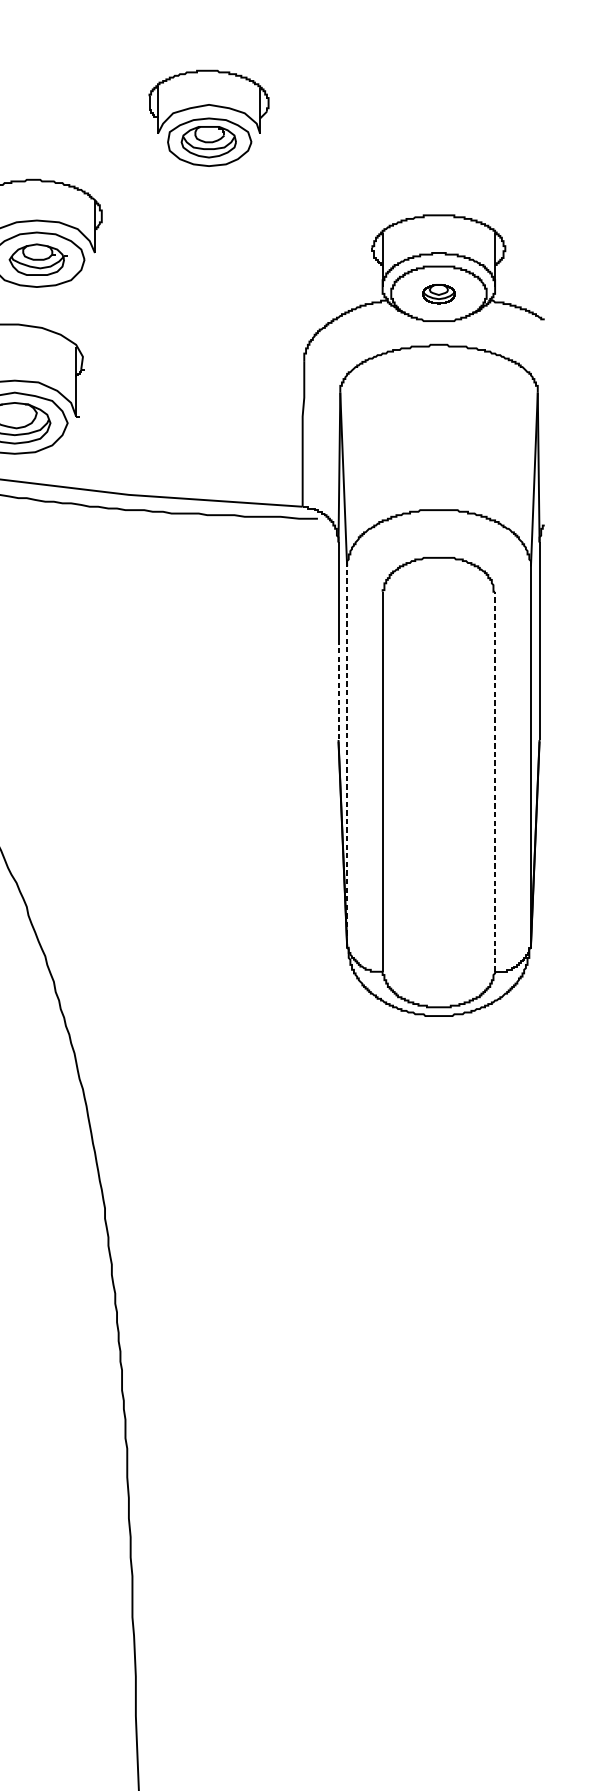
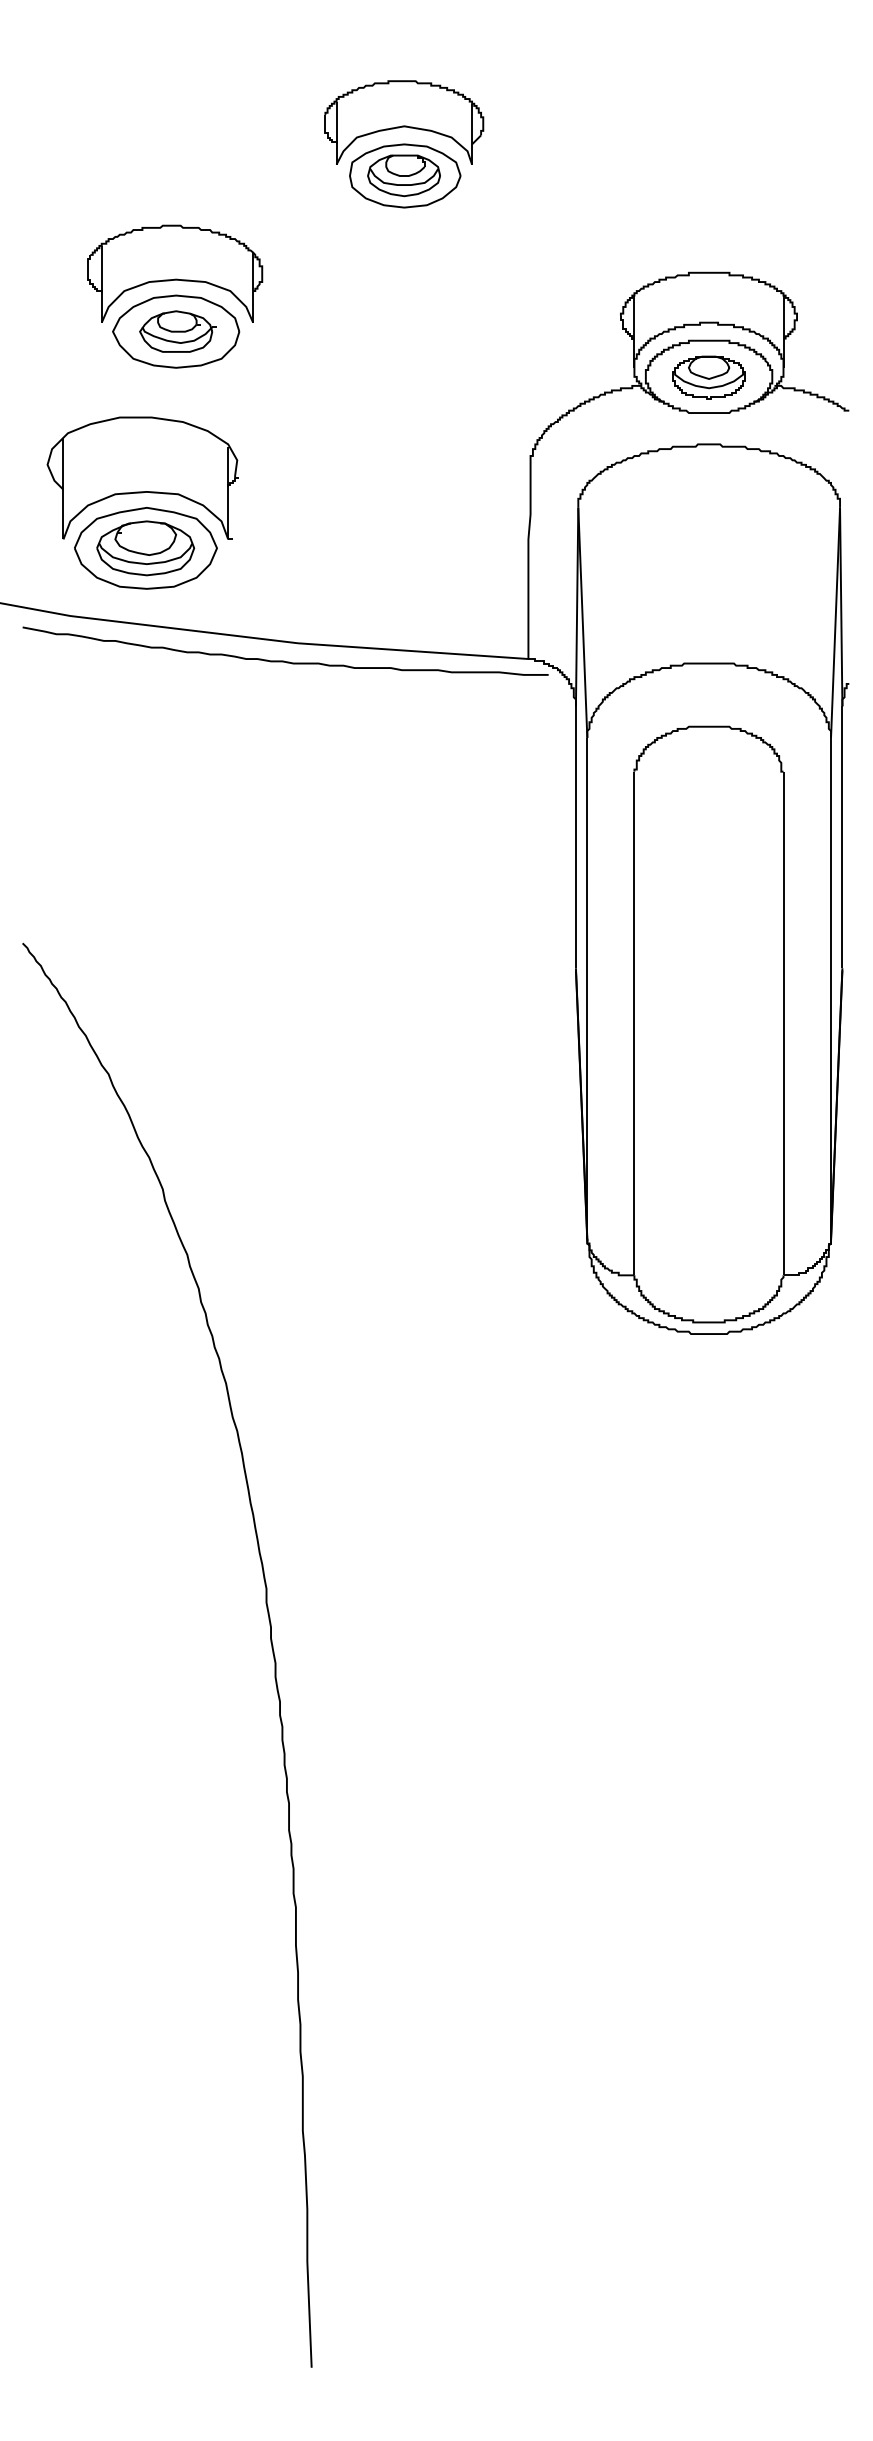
part: (438, 294) -> (708, 377), size x1.67
line: (338, 689) -> (575, 901), dashed -> solid
line: (347, 755) -> (587, 988), dashed -> solid
line: (495, 781) -> (783, 1023), dashed -> solid

